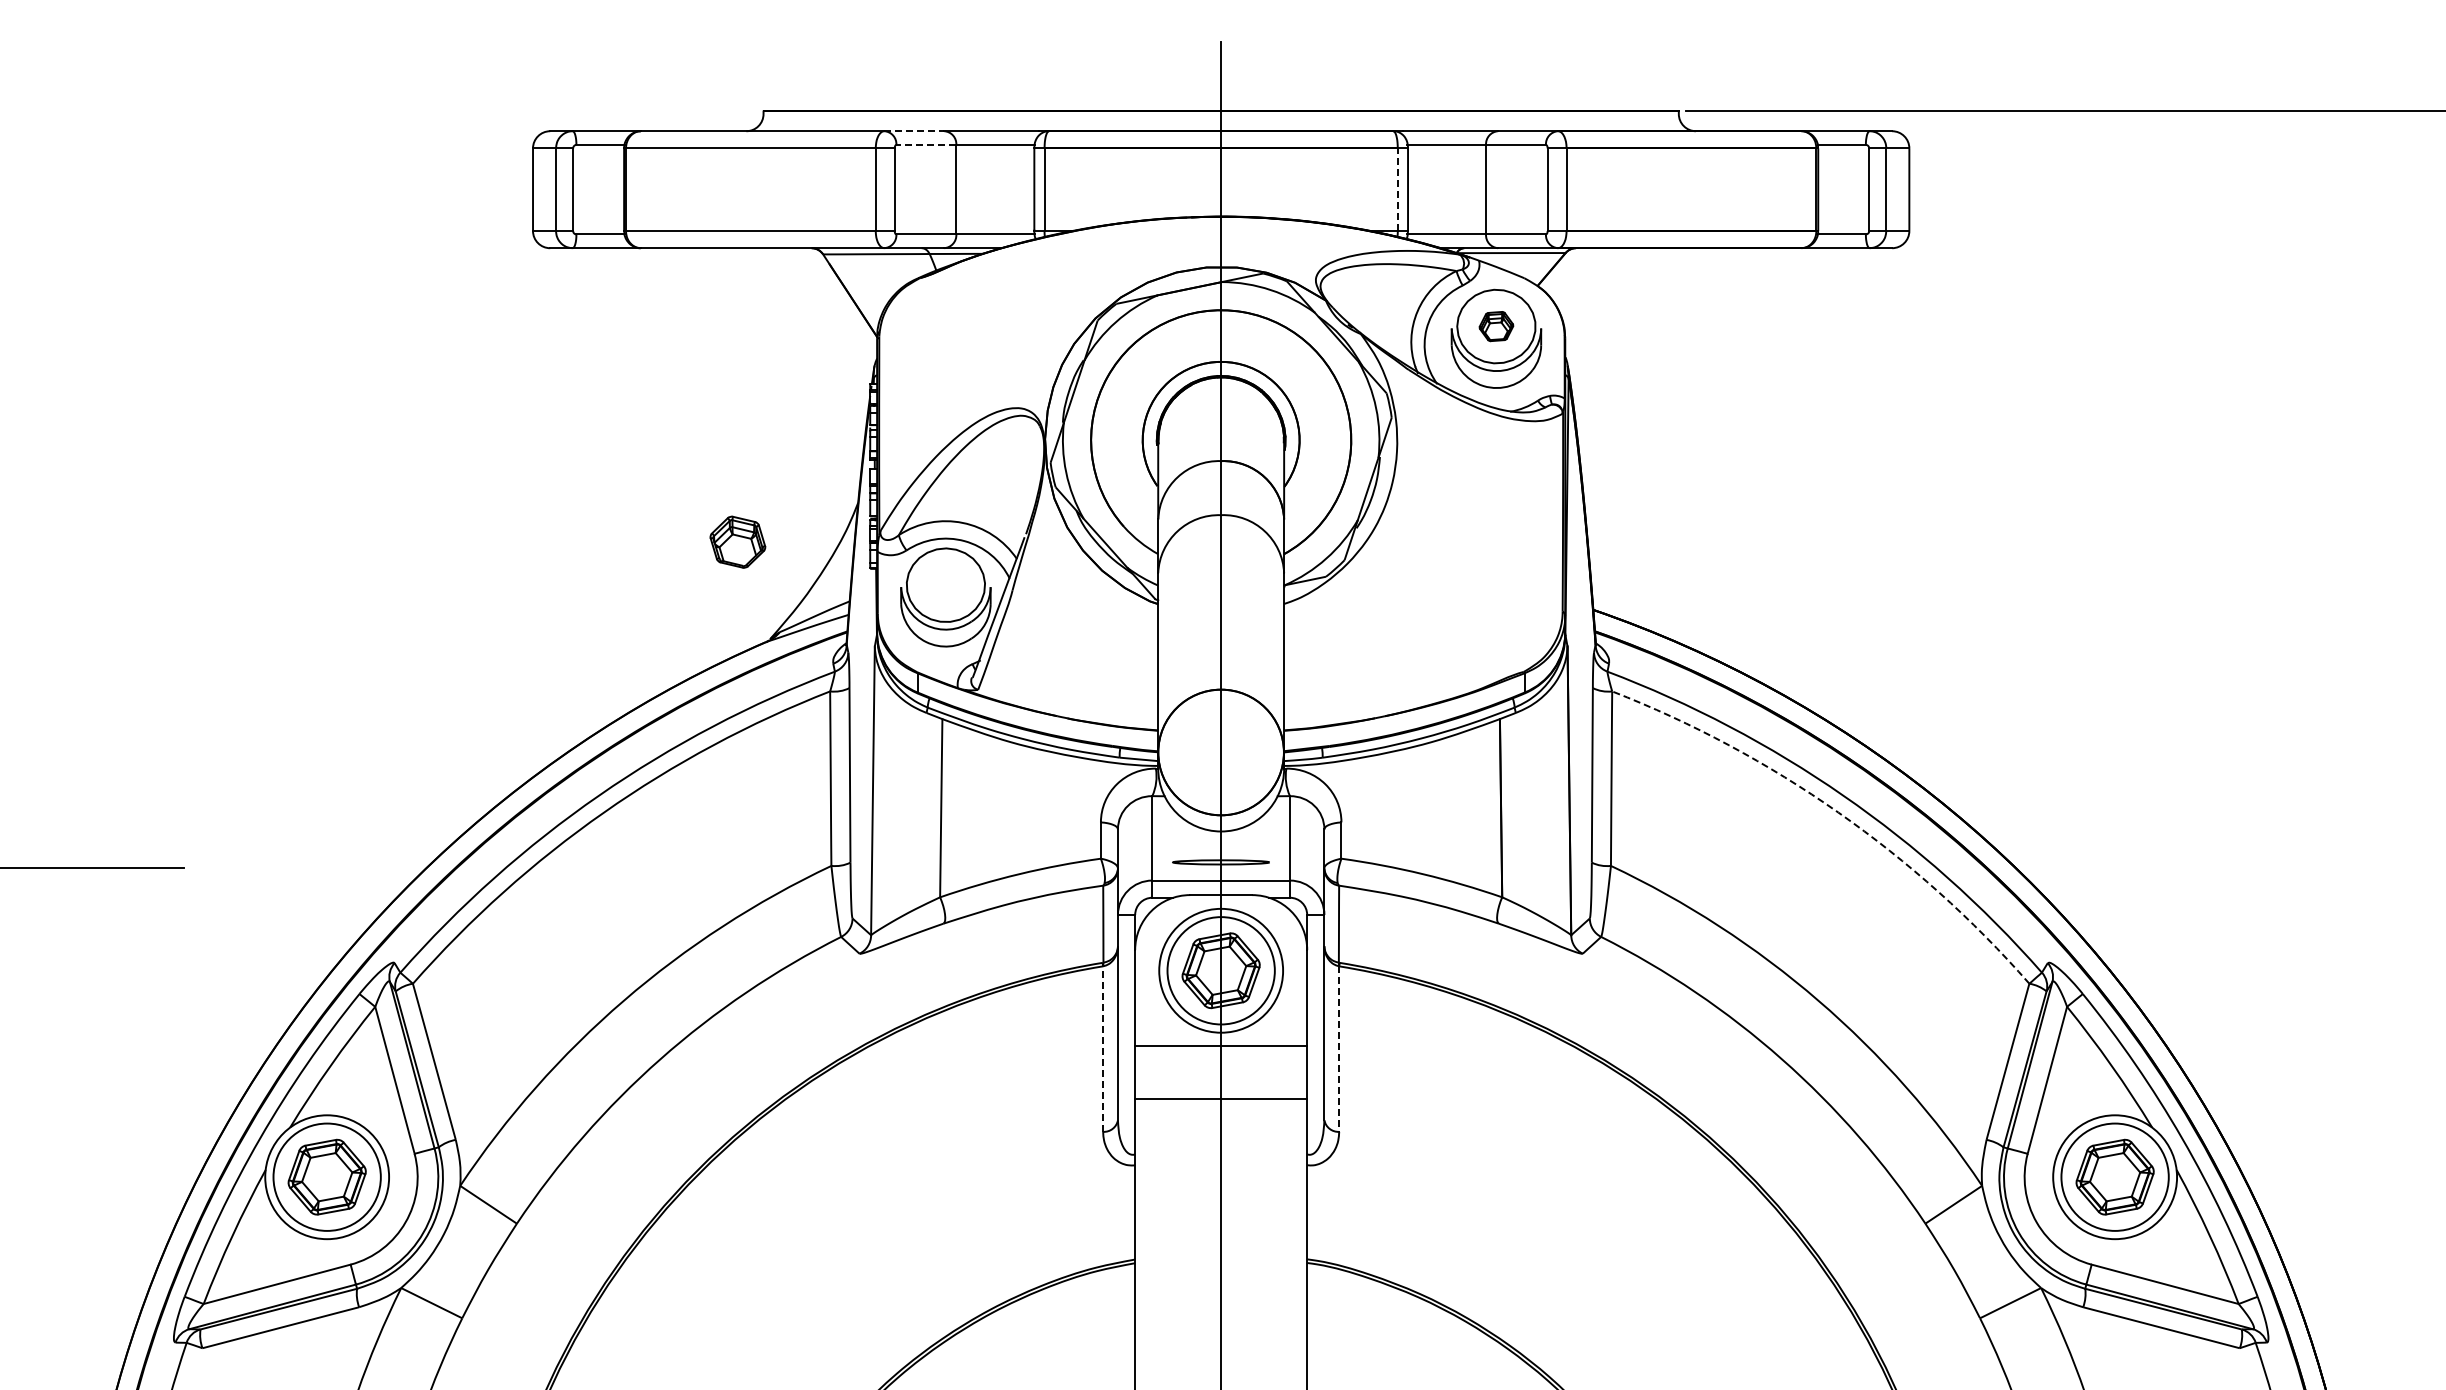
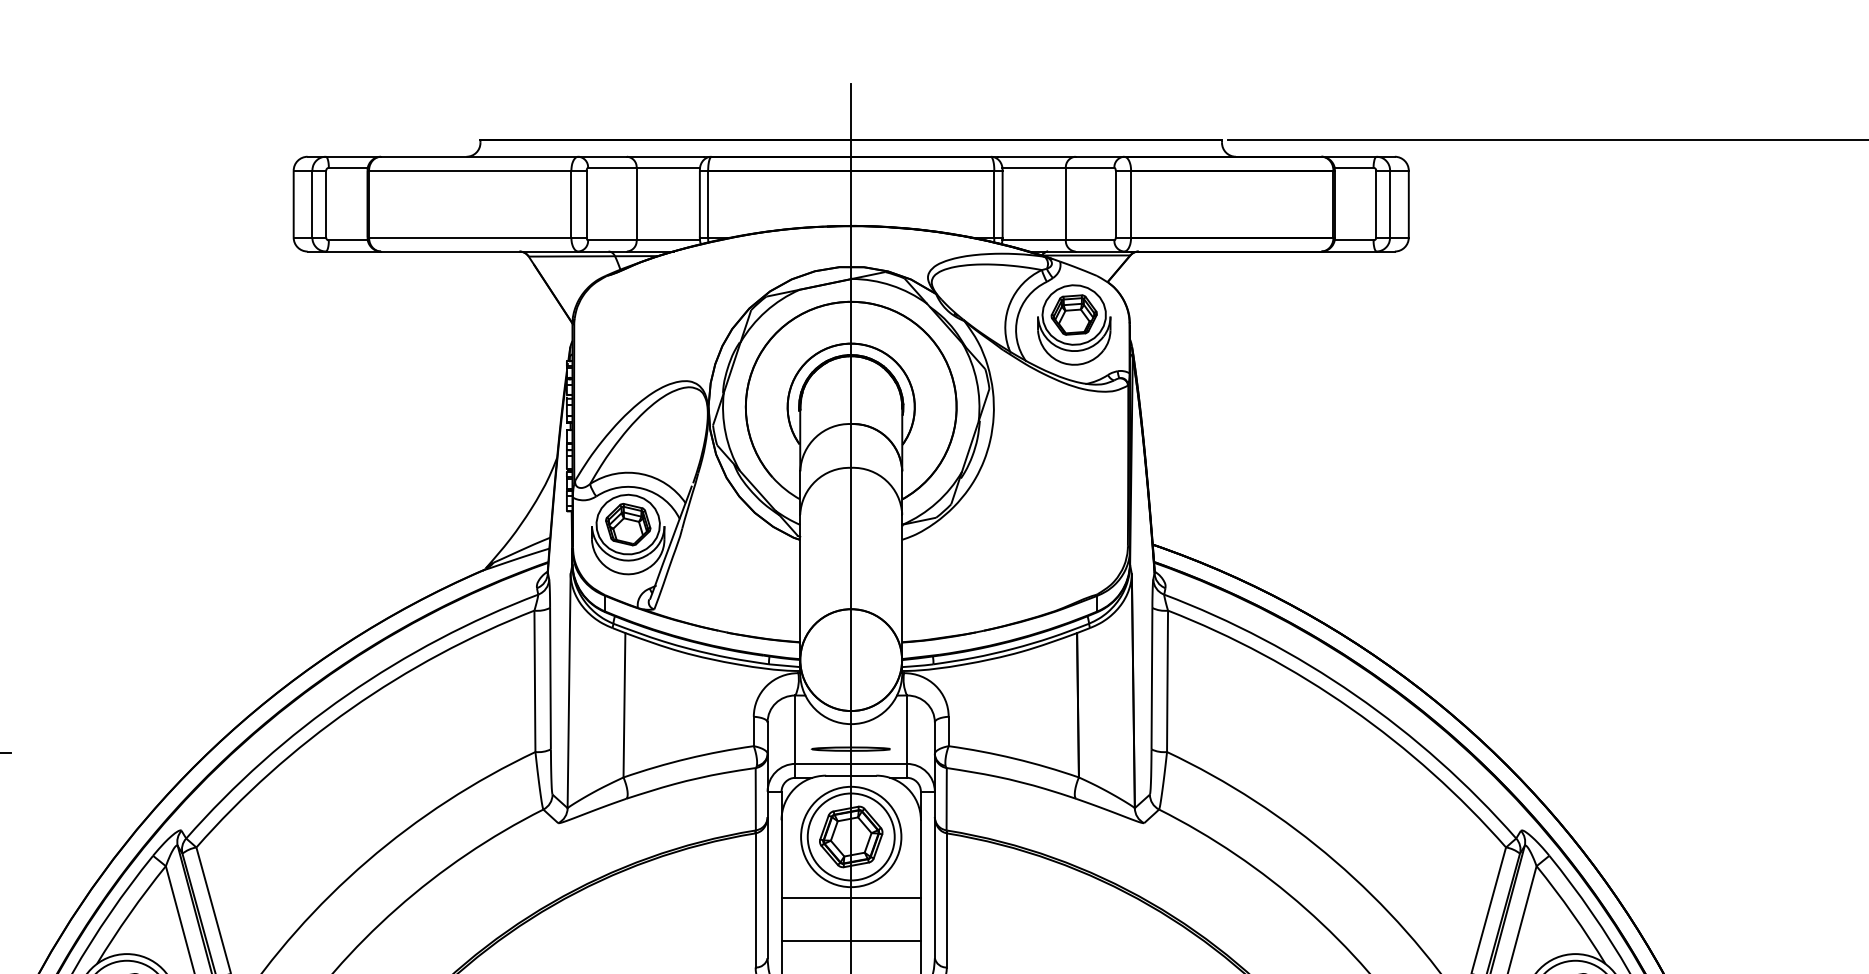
line: (914, 131) -> (602, 156), dashed -> solid
line: (926, 144) -> (612, 167), dashed -> solid
line: (1397, 189) -> (994, 203), dashed -> solid
part: (1496, 326) -> (1074, 314), size x1.67
part: (737, 541) -> (627, 524), moved
arc: (1838, 812) -> (1351, 708), dashed -> solid
line: (1103, 1049) -> (755, 900), dashed -> solid
line: (1339, 1049) -> (947, 900), dashed -> solid

